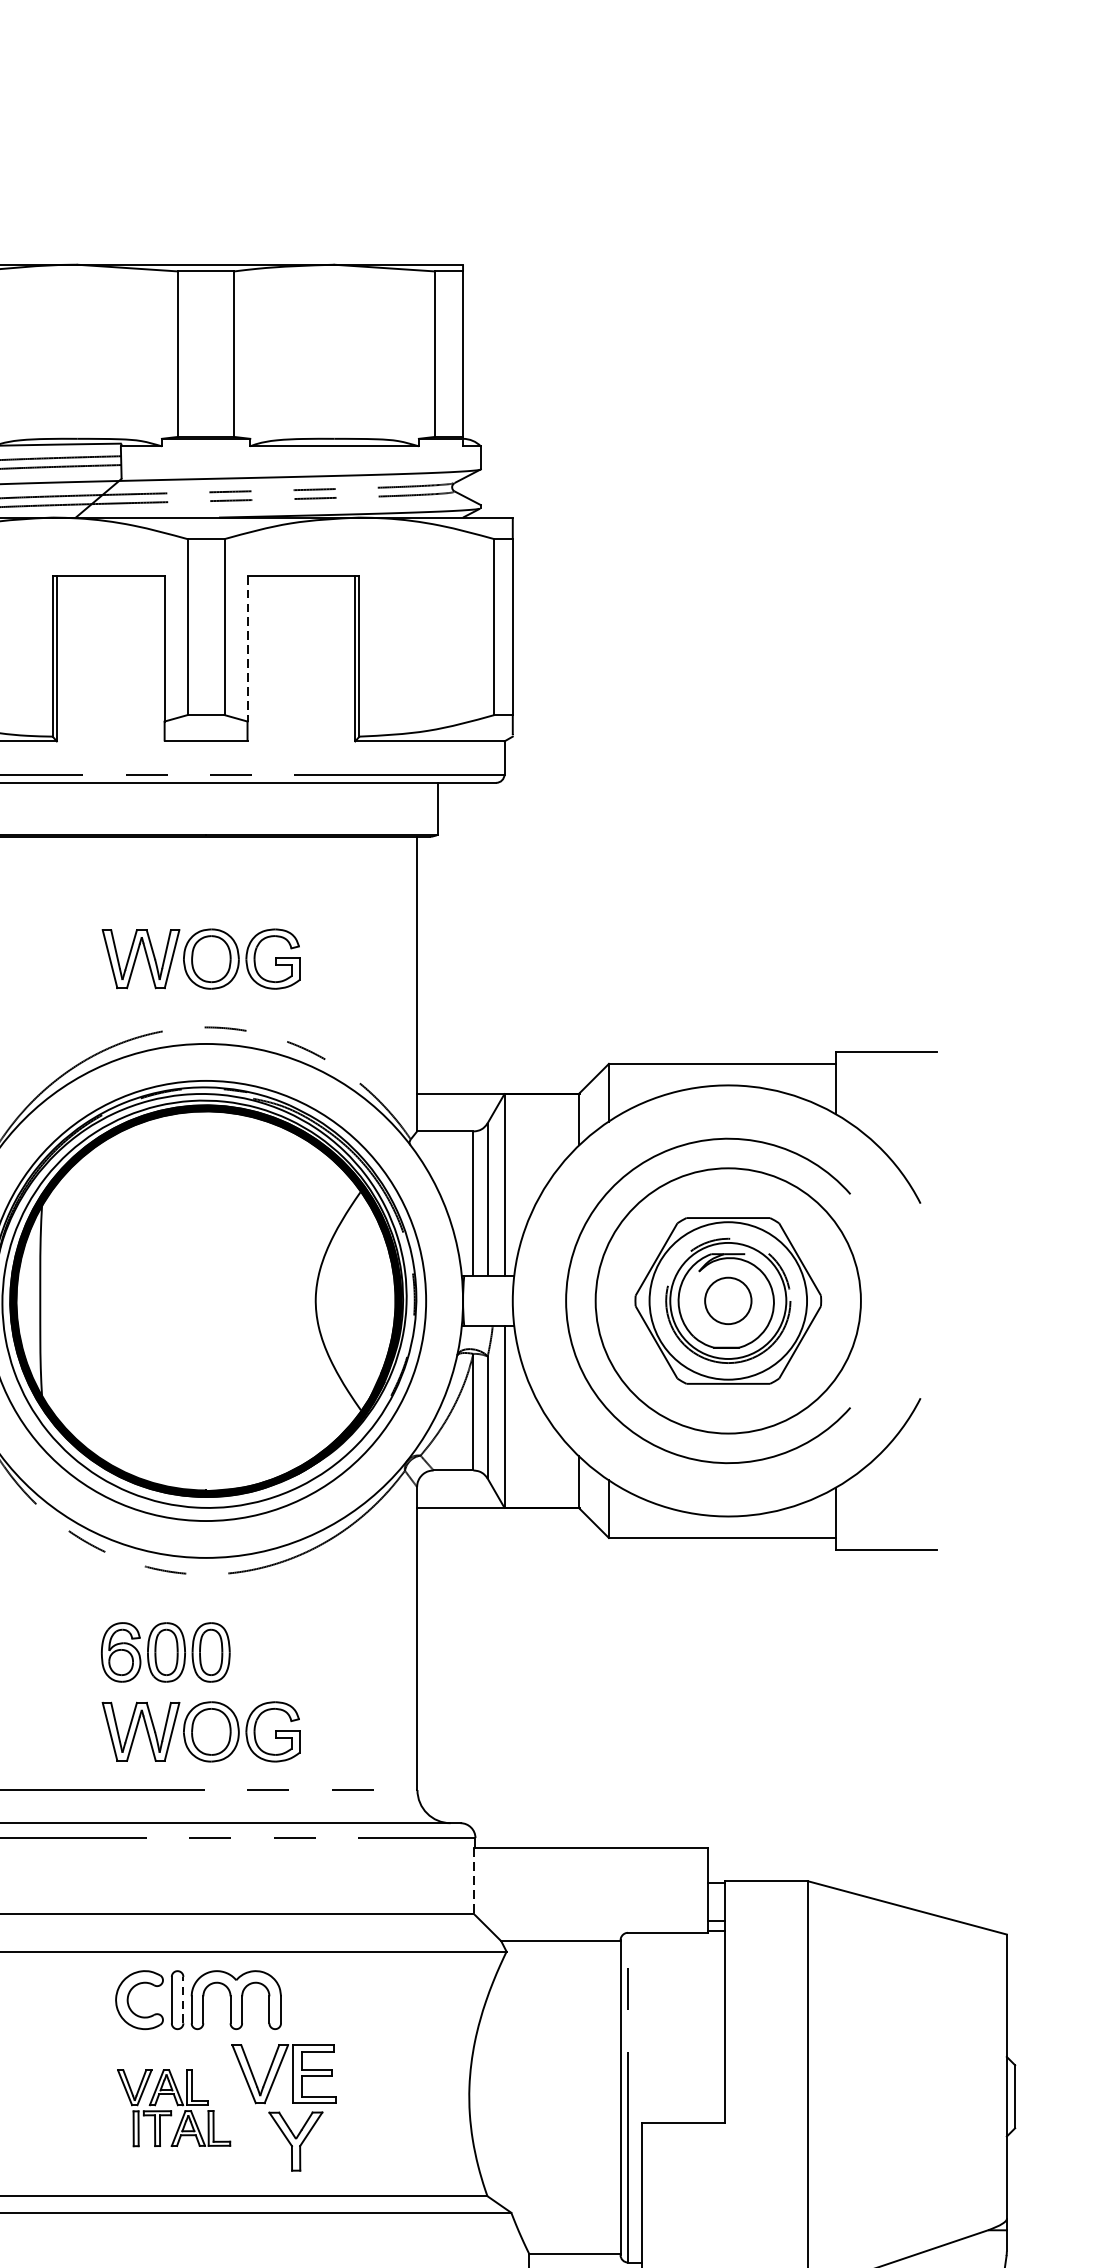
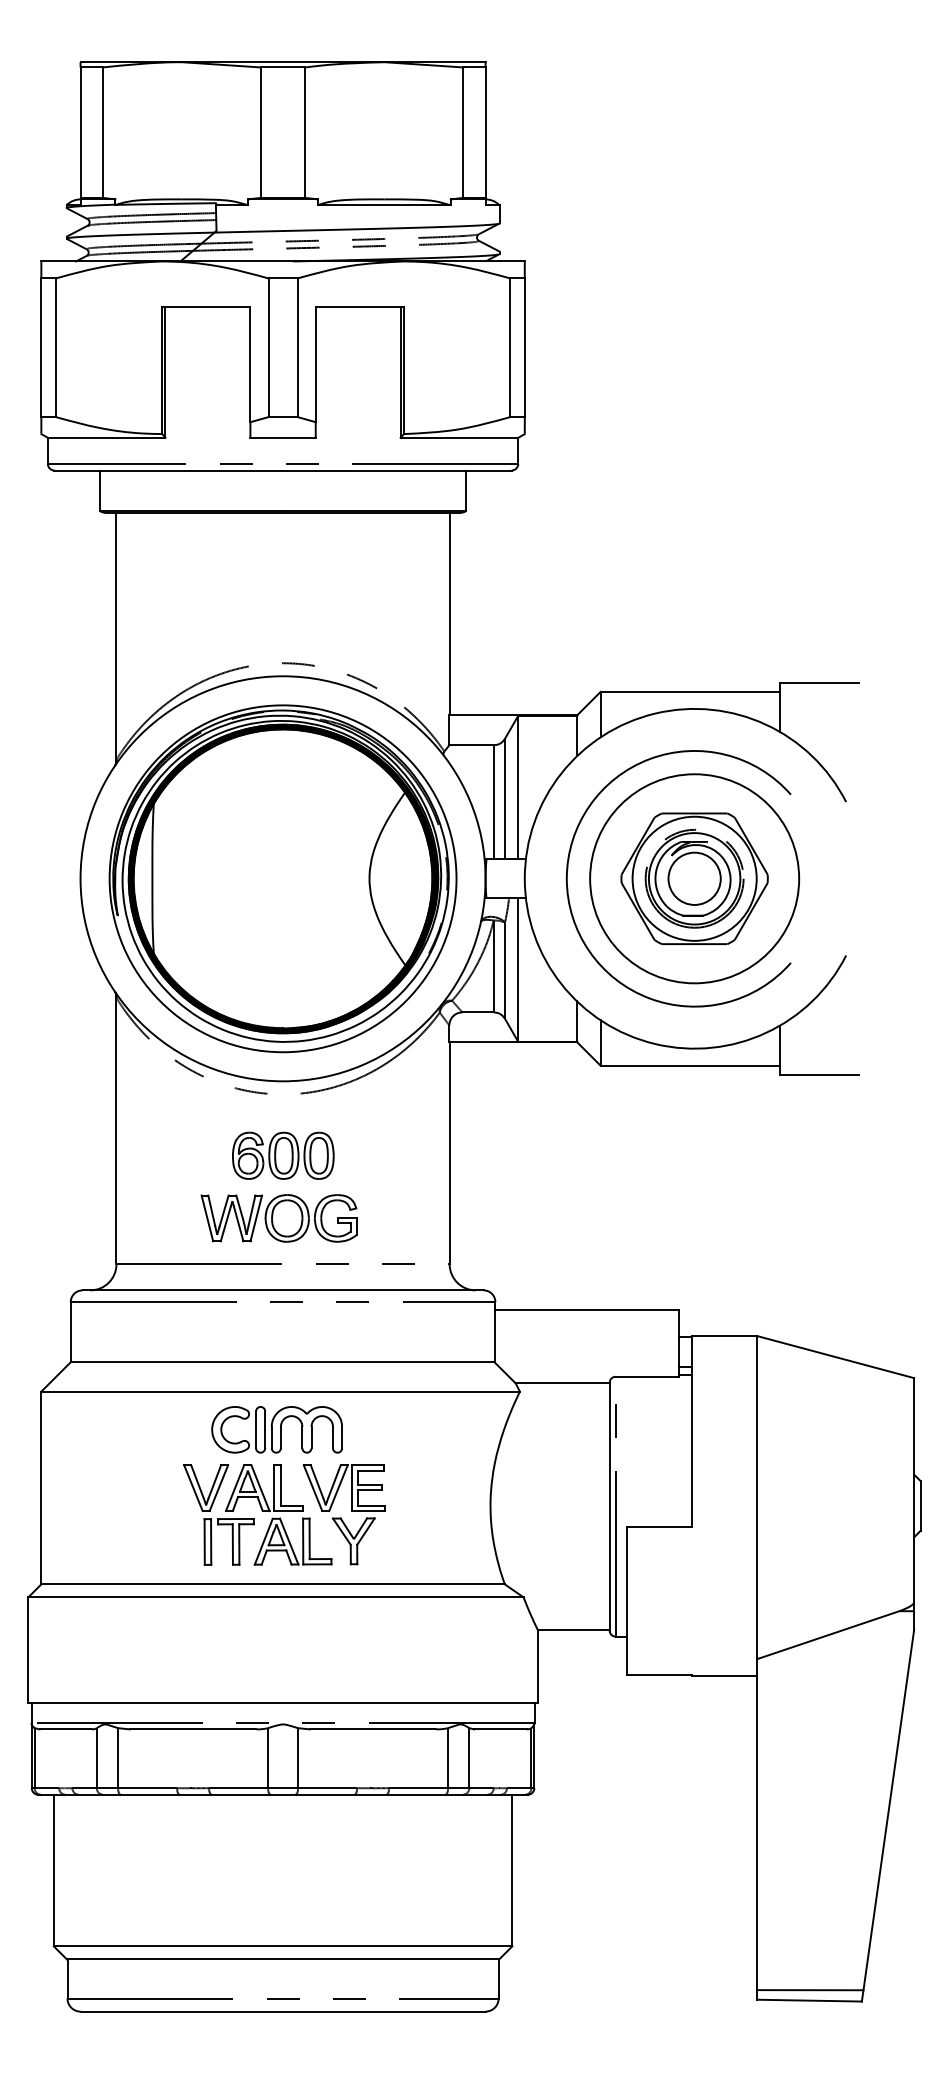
line: (247, 648) -> (315, 364), dashed -> solid
part: (200, 959) -> (278, 609), removed
circle: (728, 1300) -> (694, 878), size x1.43
part: (166, 1652) -> (283, 1155), moved
line: (474, 1881) -> (494, 1336), dashed -> solid
line: (183, 1999) -> (265, 1429), dashed -> solid
part: (173, 2107) -> (257, 1514), size x1.67

